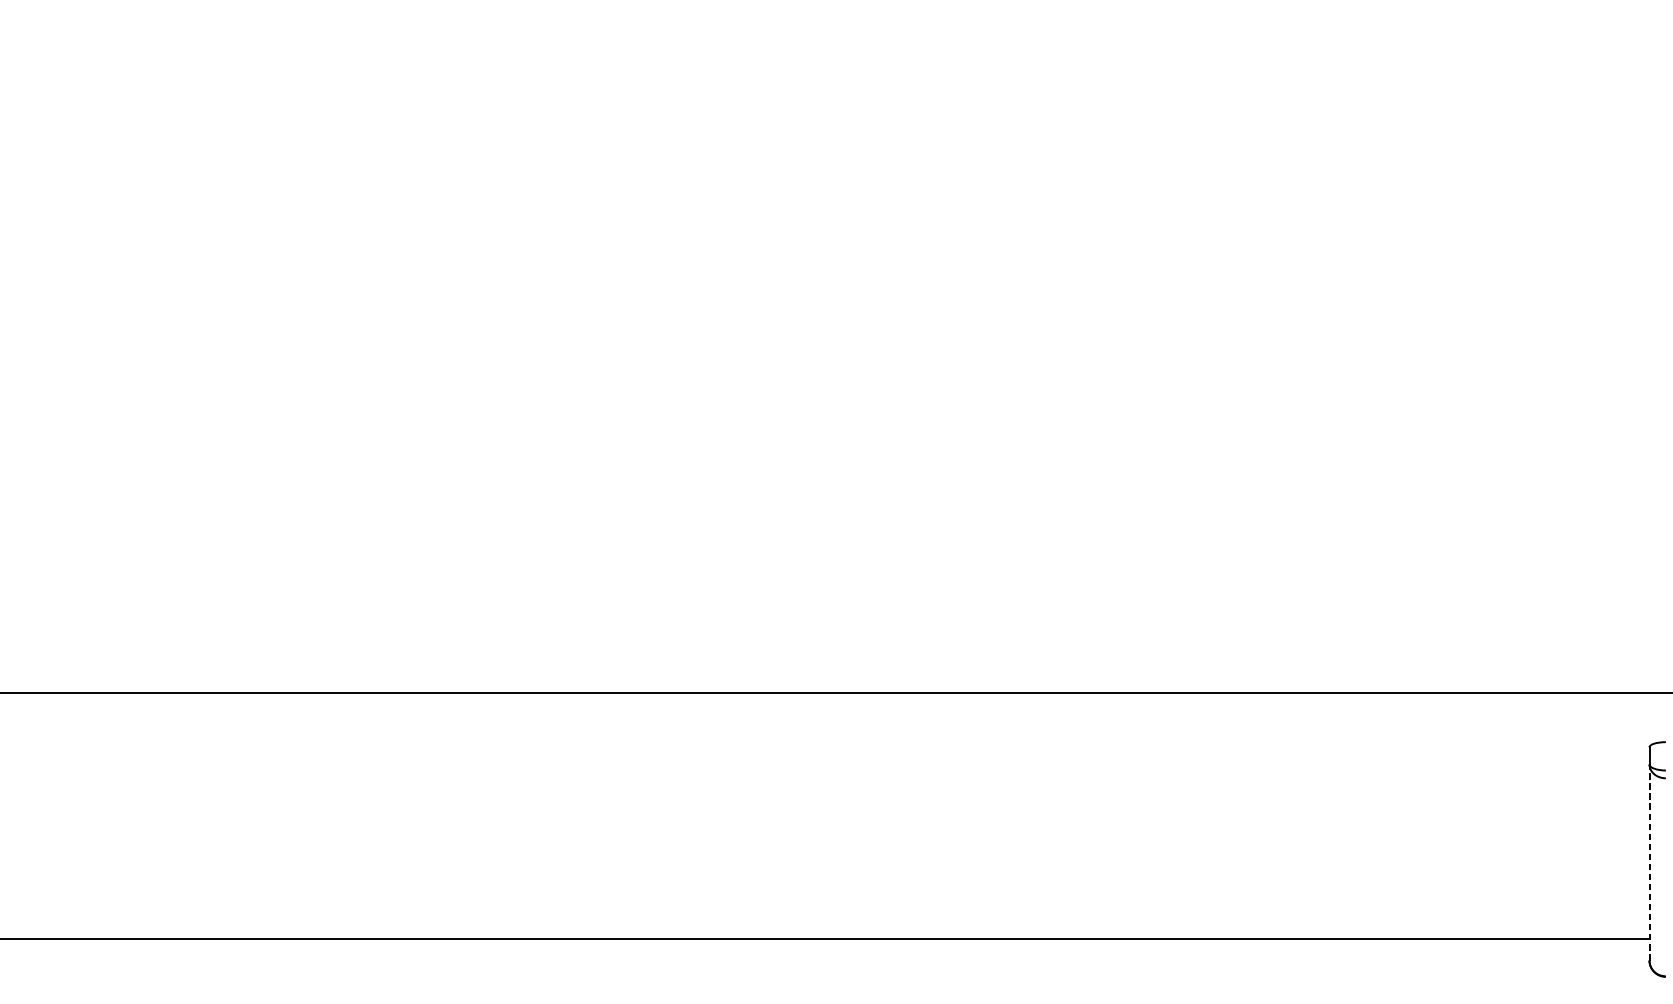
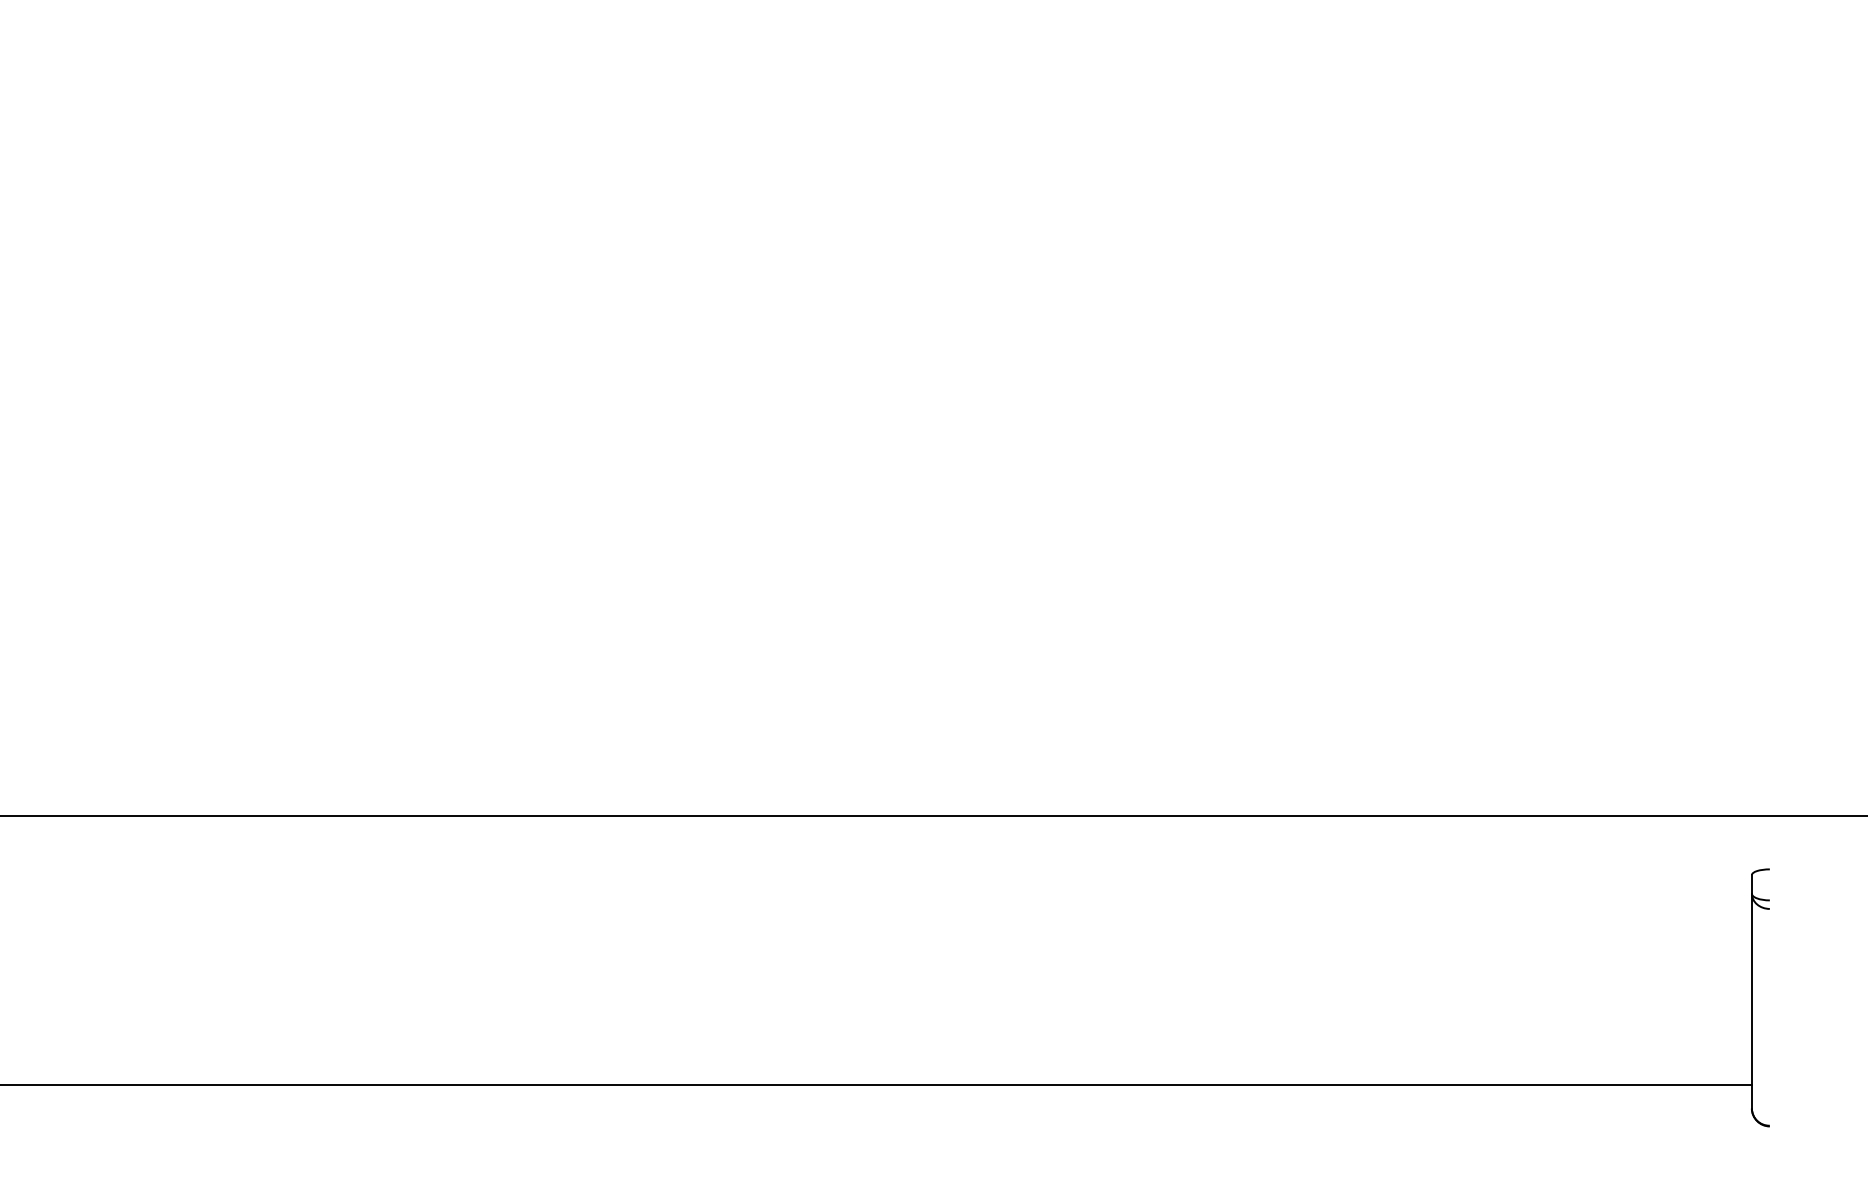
line: (1649, 861) -> (1751, 1000), dashed -> solid

